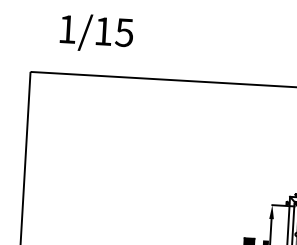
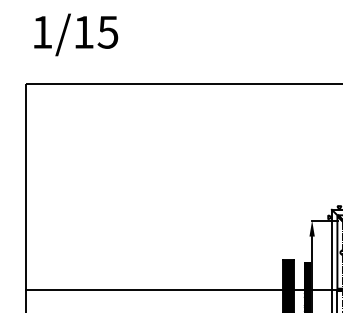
text: (97, 32) -> (76, 34), moved

